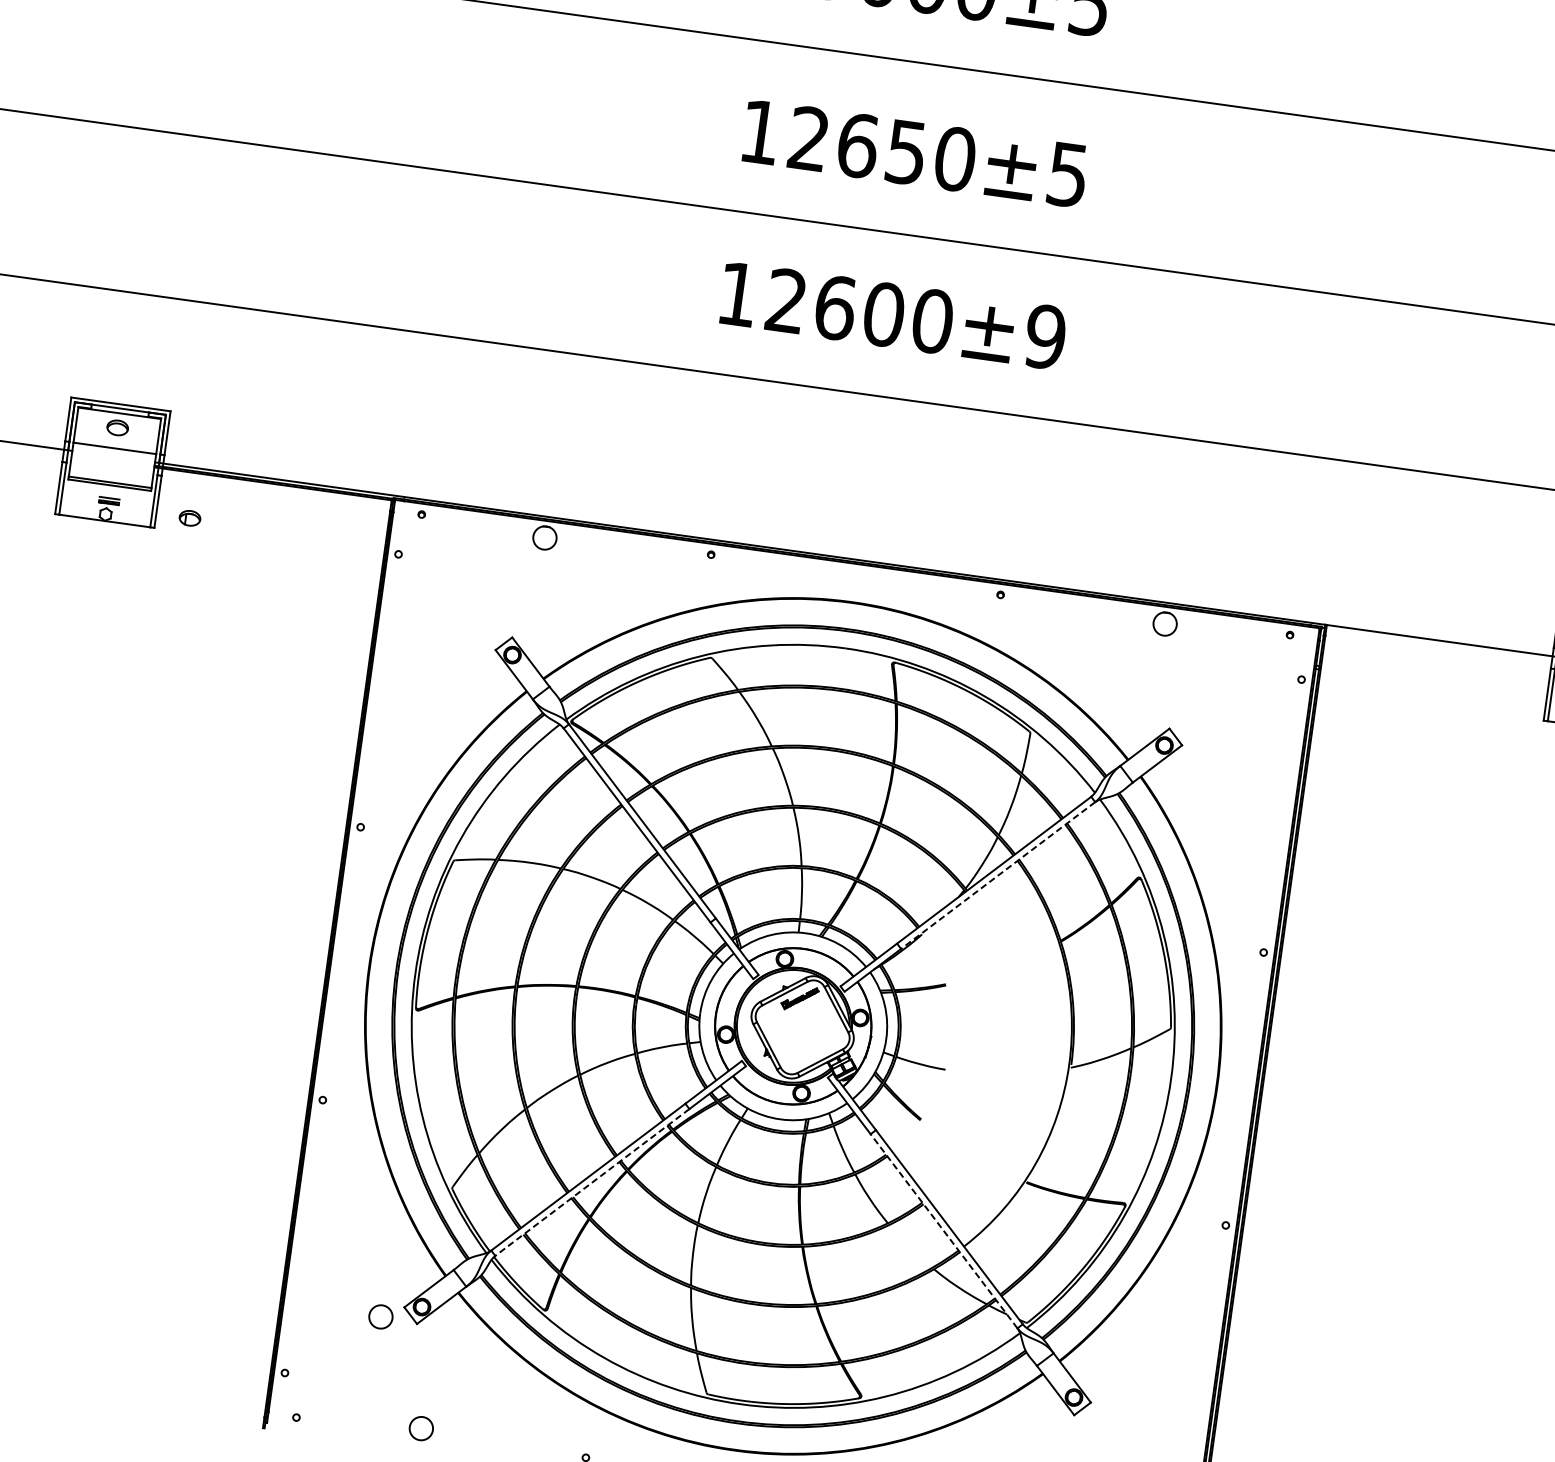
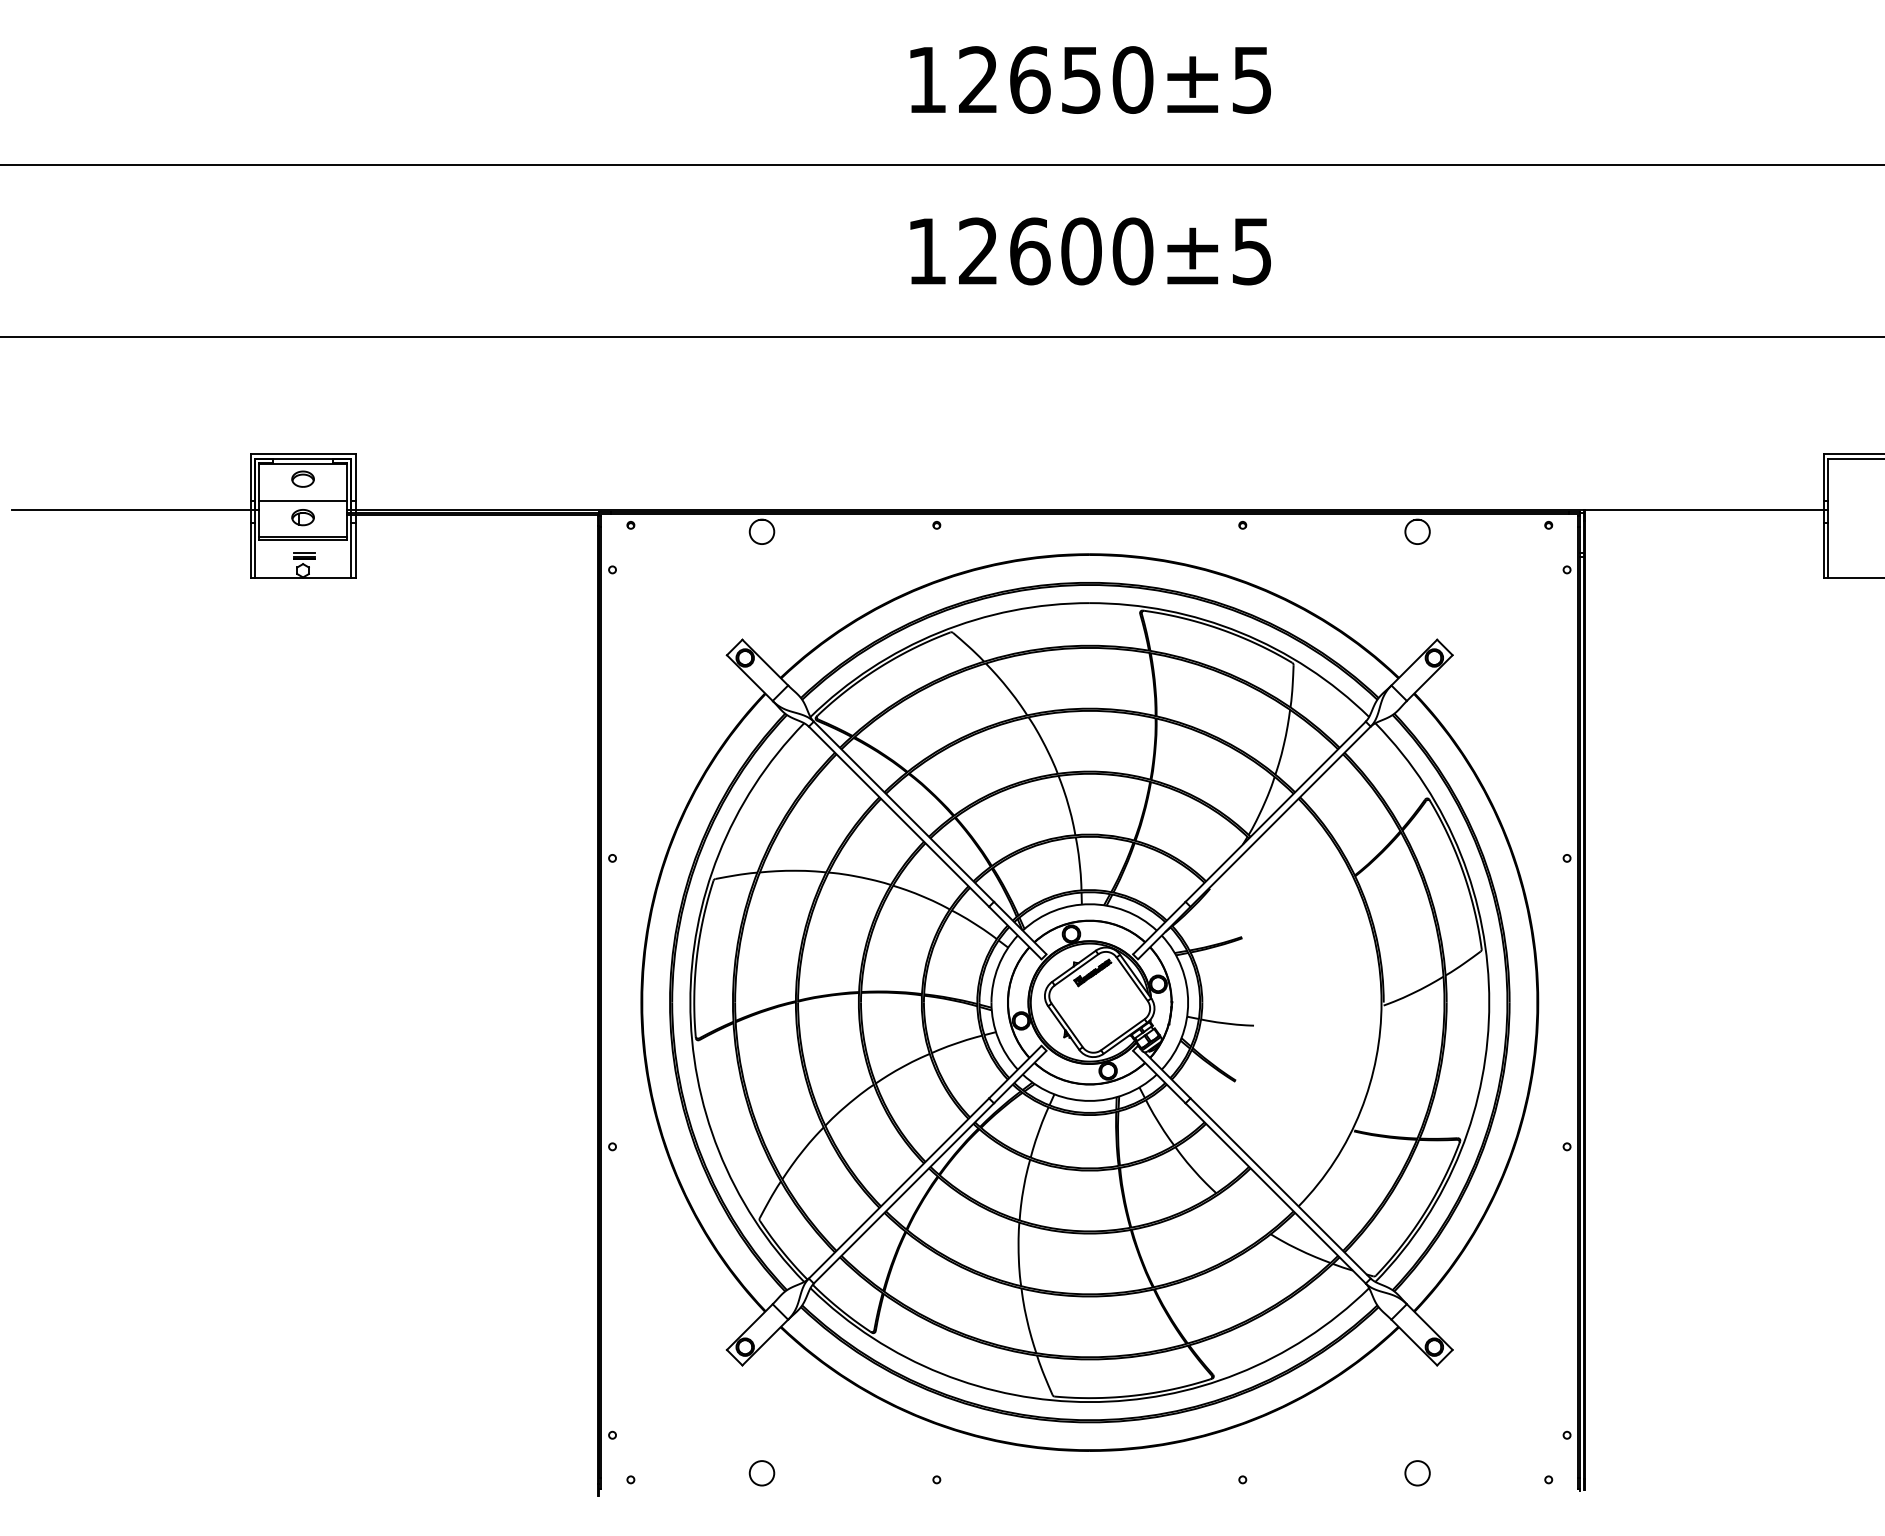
text: (1044, 337) -> (1251, 251), 12600±9 -> 12600±5
part: (189, 518) -> (302, 517), moved
line: (997, 876) -> (1280, 817), dashed -> solid
line: (591, 1182) -> (903, 1193), dashed -> solid
line: (943, 1231) -> (1275, 1193), dashed -> solid
circle: (380, 1317) -> (703, 1363), removed

